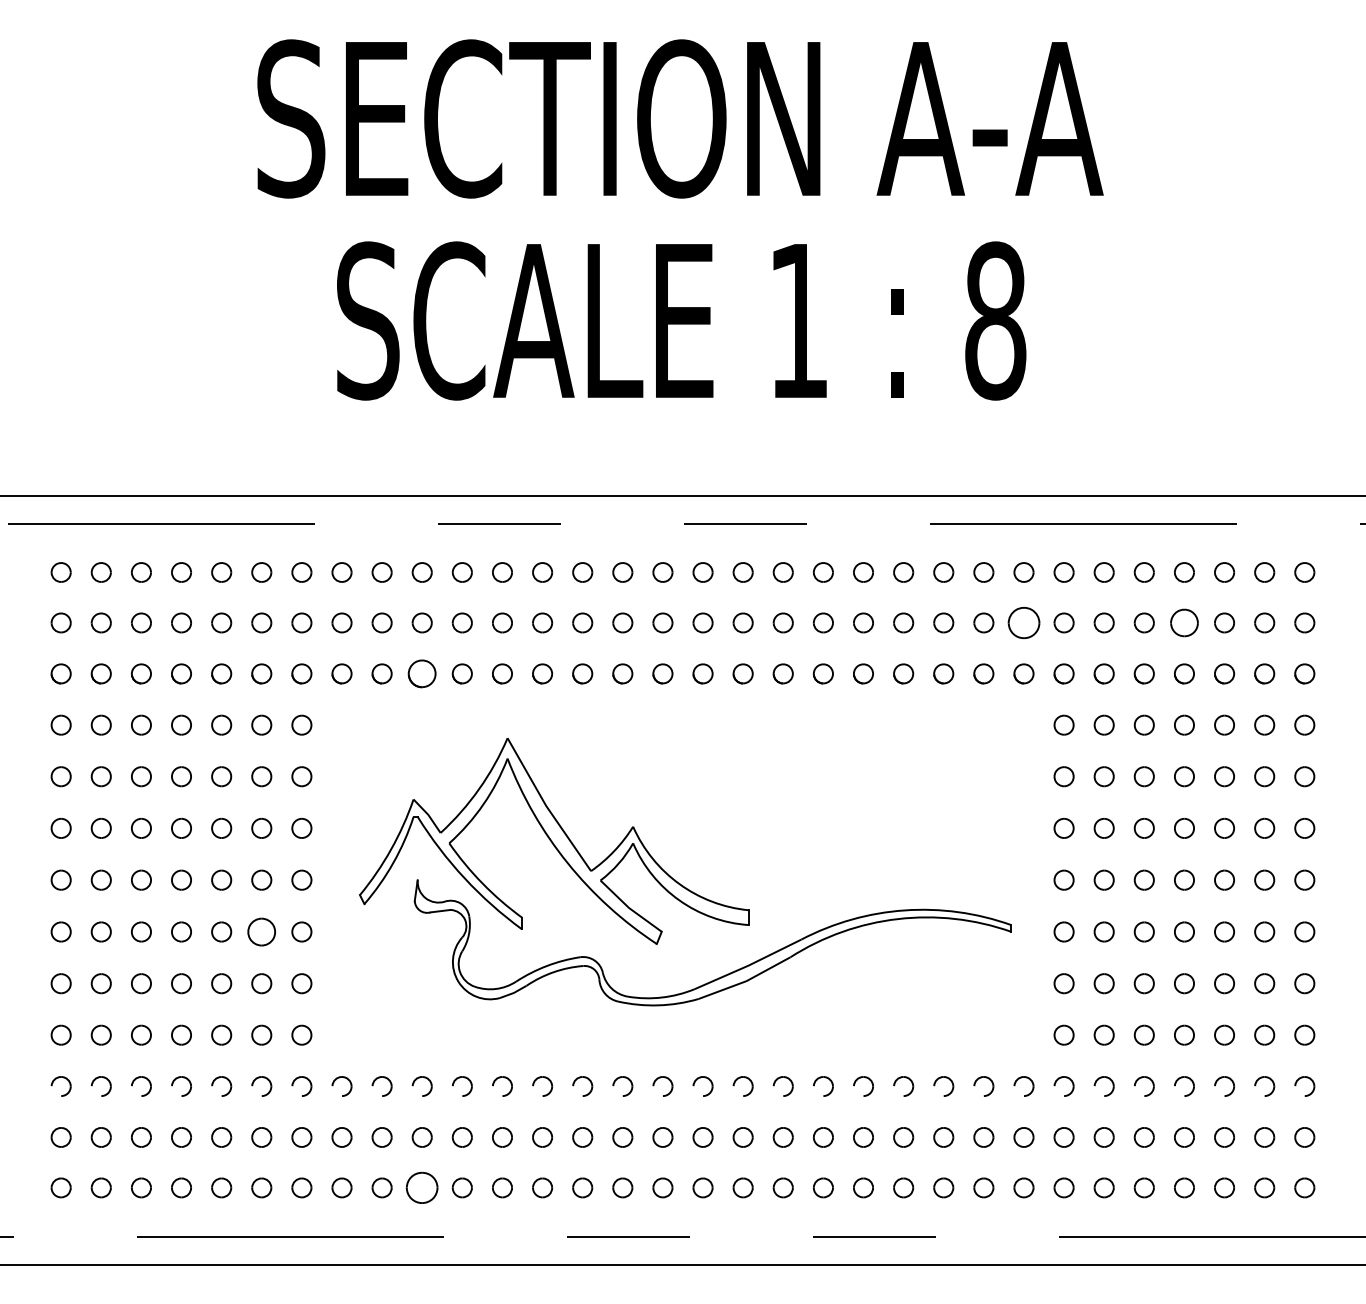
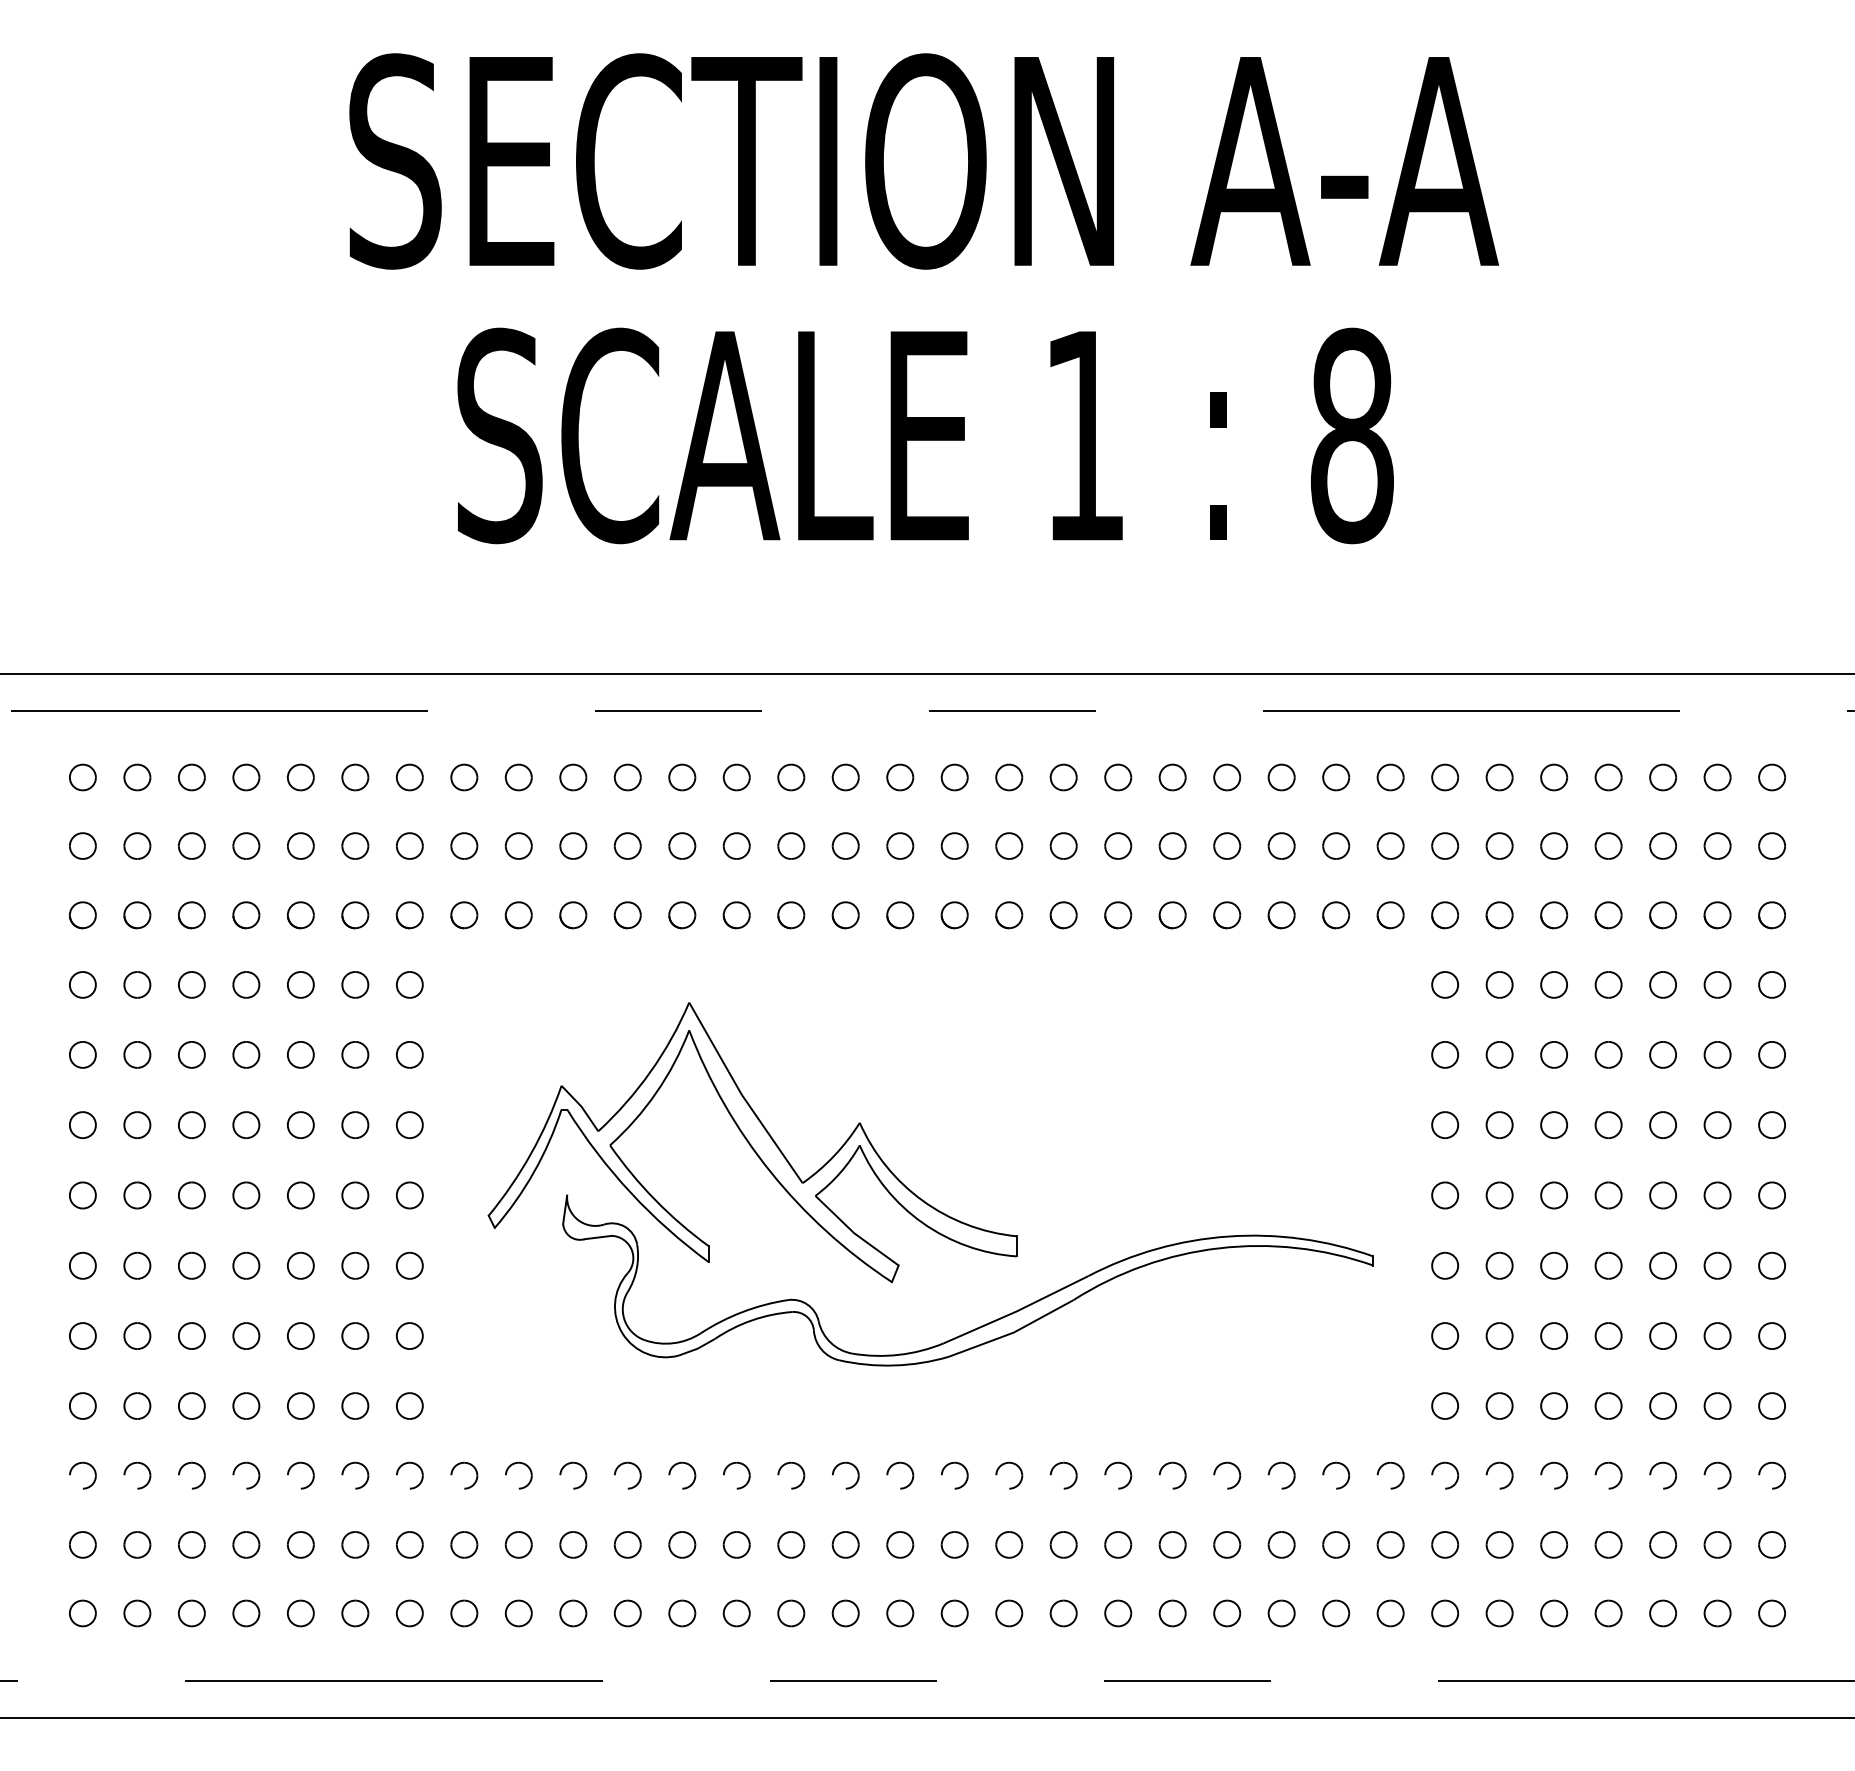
part: (1023, 622) -> (1390, 845), size x0.62
part: (1184, 622) -> (1608, 845), size x0.71
part: (422, 674) -> (573, 915), size x0.71
part: (261, 931) -> (355, 1265), size x0.71
part: (422, 1187) -> (573, 1613), size x0.62

